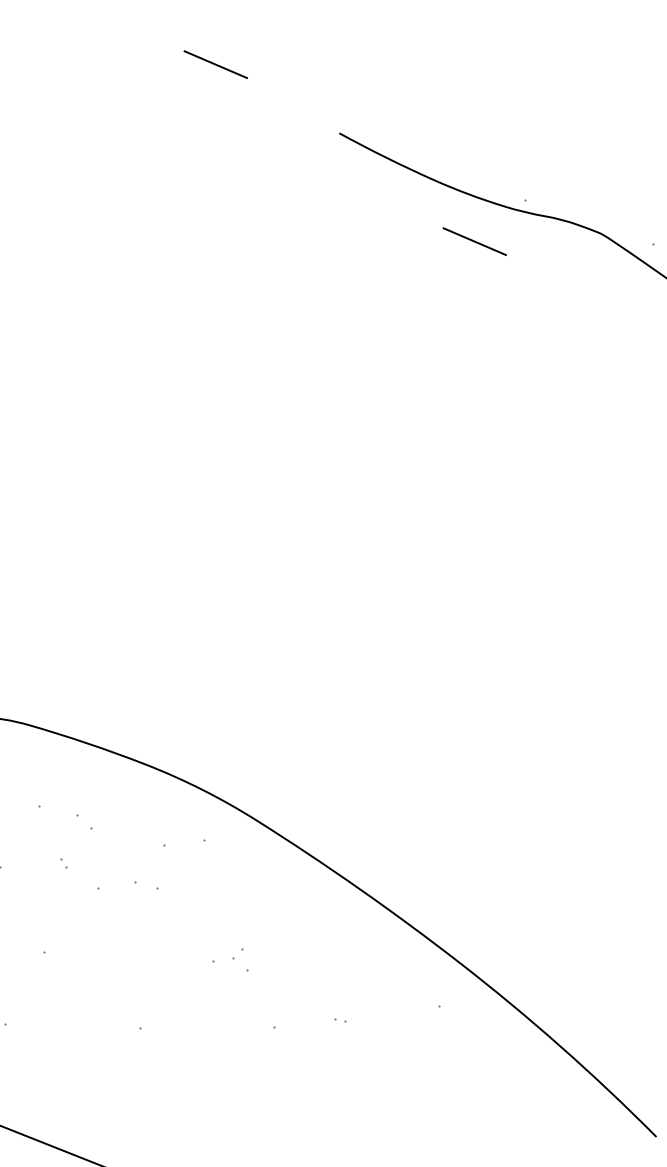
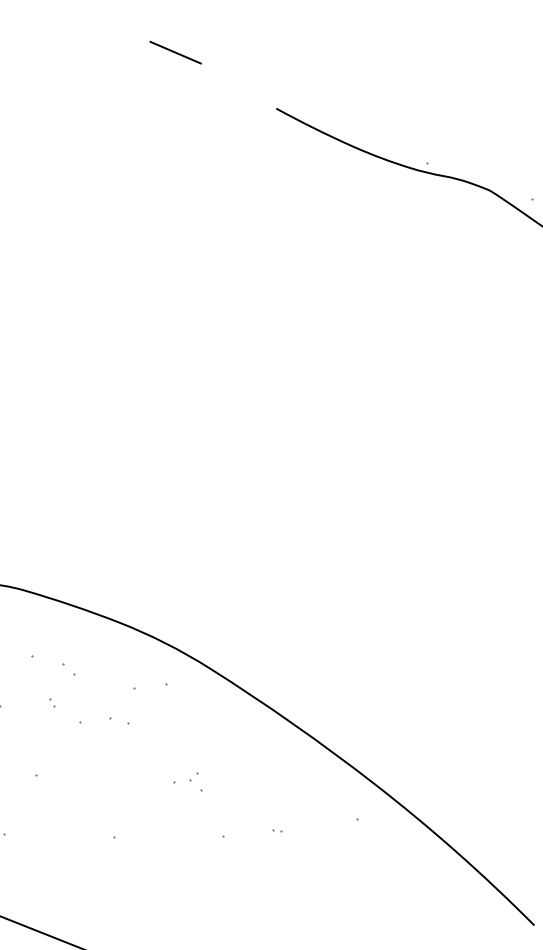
line: (474, 241) -> (386, 196), removed

